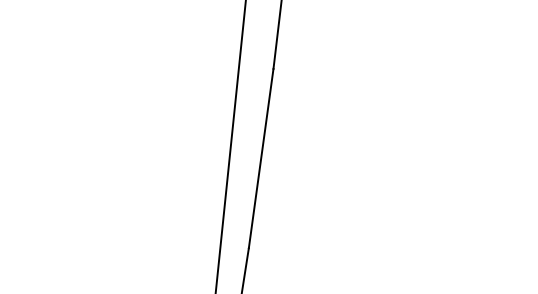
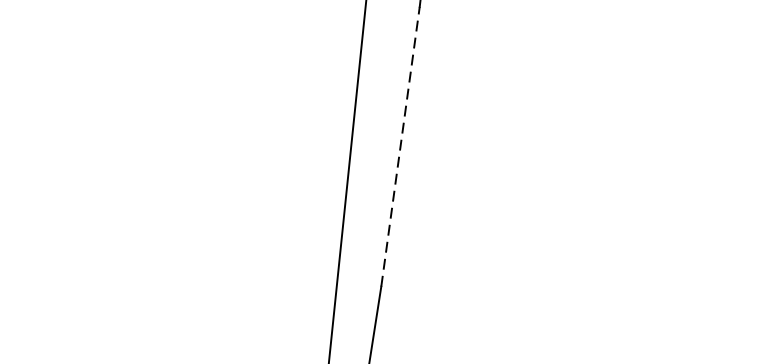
line: (261, 158) -> (401, 146), solid -> dashed

